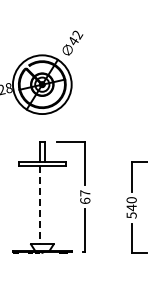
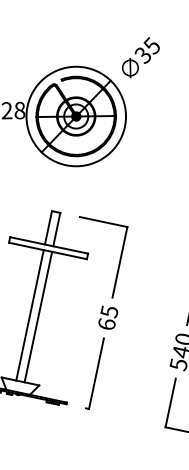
text: (75, 37) -> (147, 49), 42 -> 35
text: (85, 193) -> (109, 312), 67 -> 65
line: (44, 204) -> (37, 315), added
line: (39, 205) -> (29, 315), dashed -> solid

